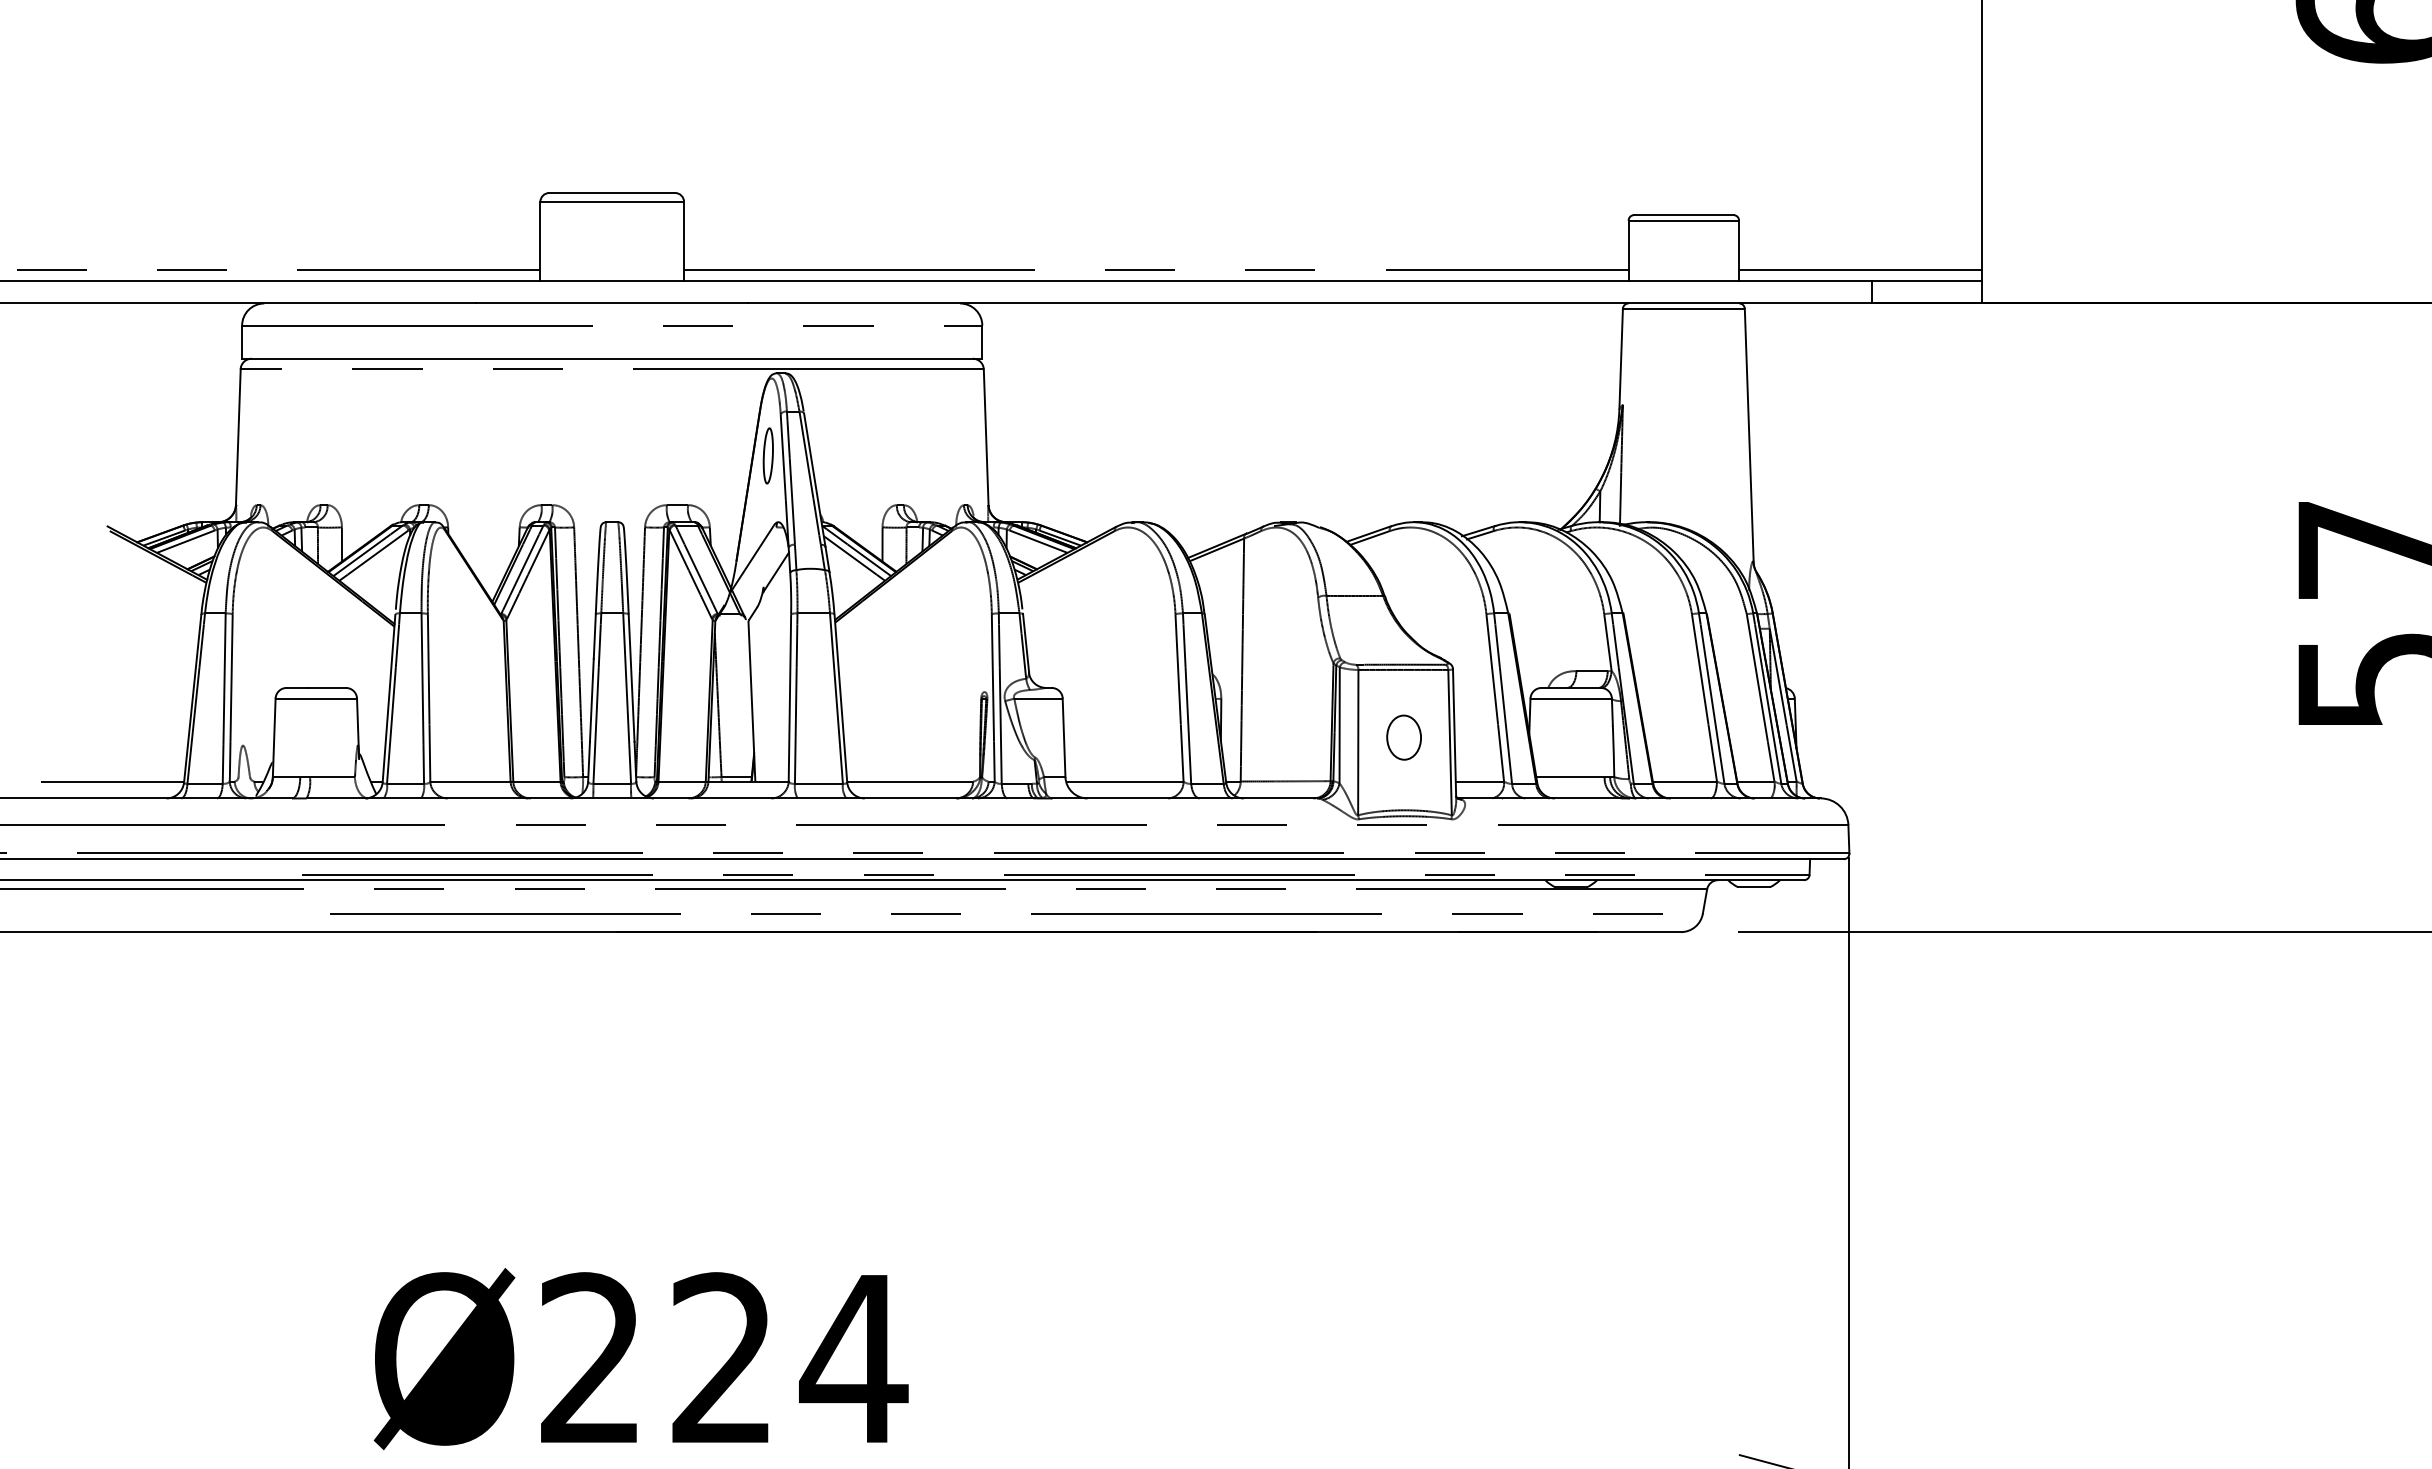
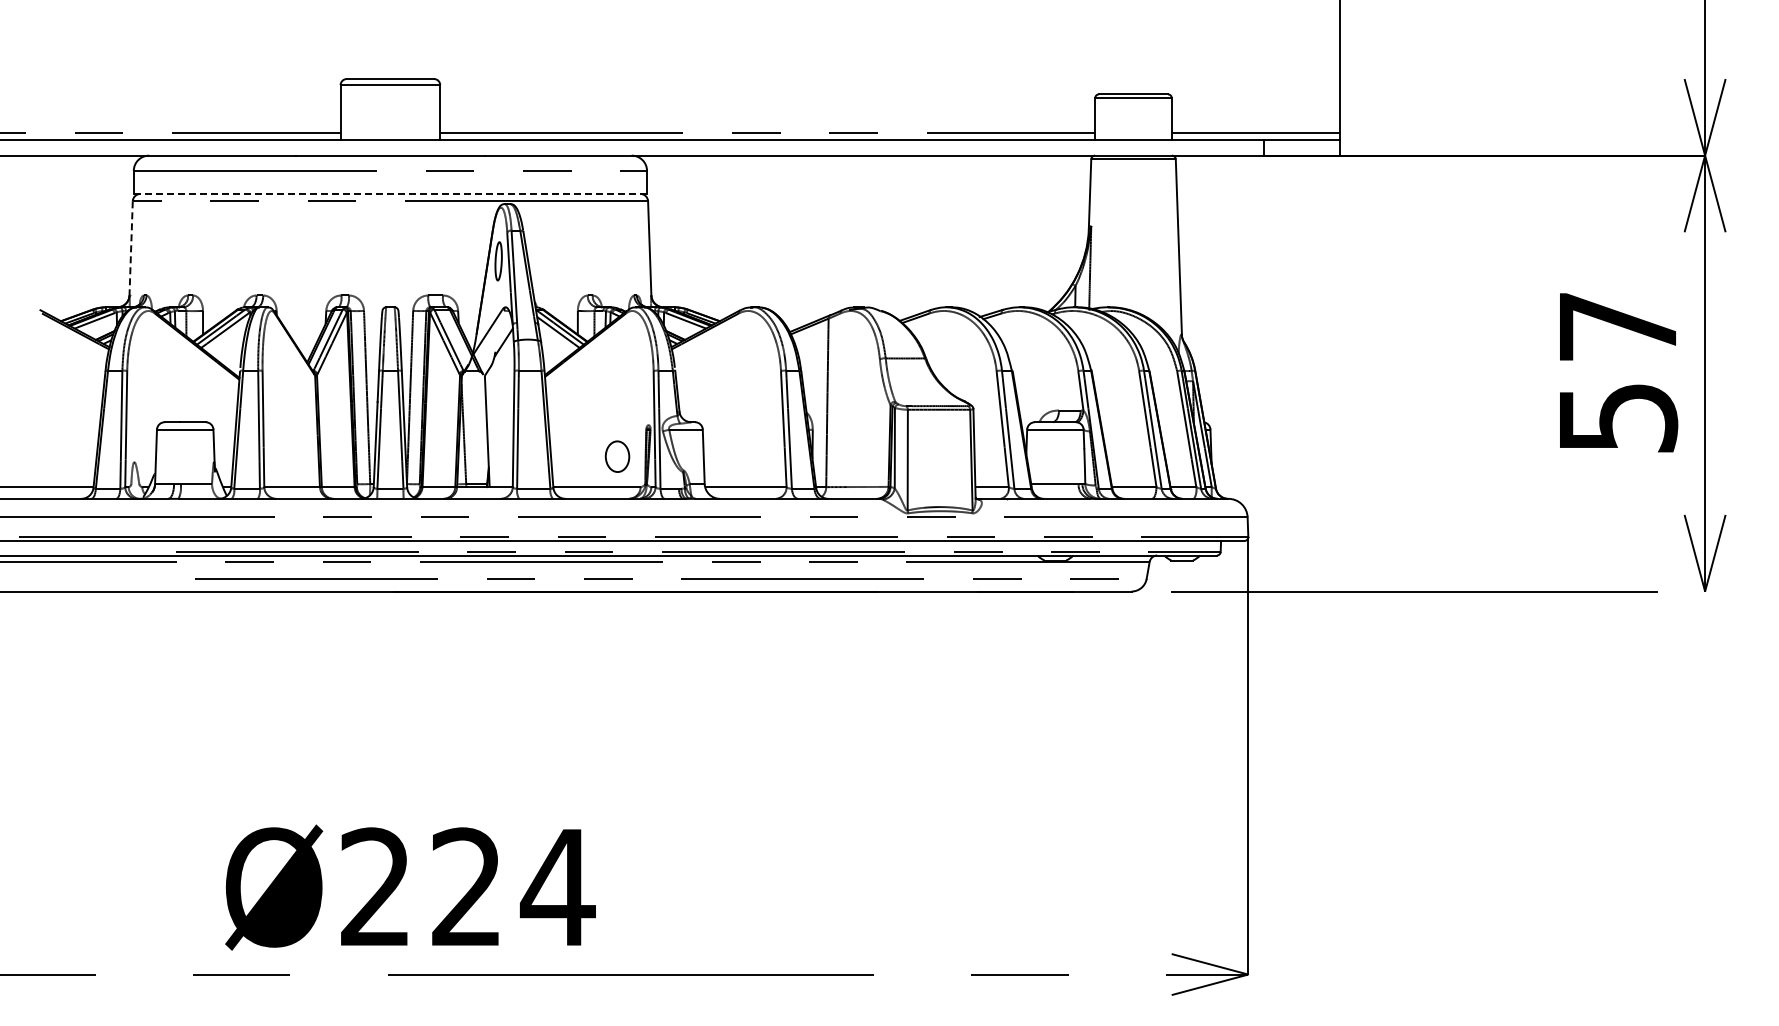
line: (612, 358) -> (390, 193), solid -> dashed
line: (238, 437) -> (131, 248), solid -> dashed
part: (1404, 737) -> (617, 456), moved

